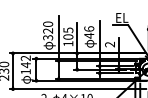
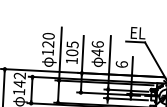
text: (48, 37) -> (48, 52), 320 -> 120
text: (110, 44) -> (122, 64), 2 -> 6

